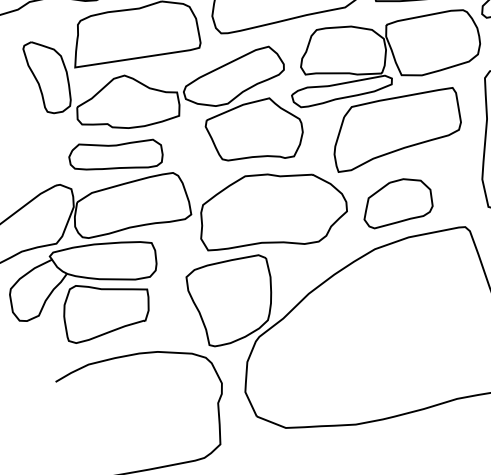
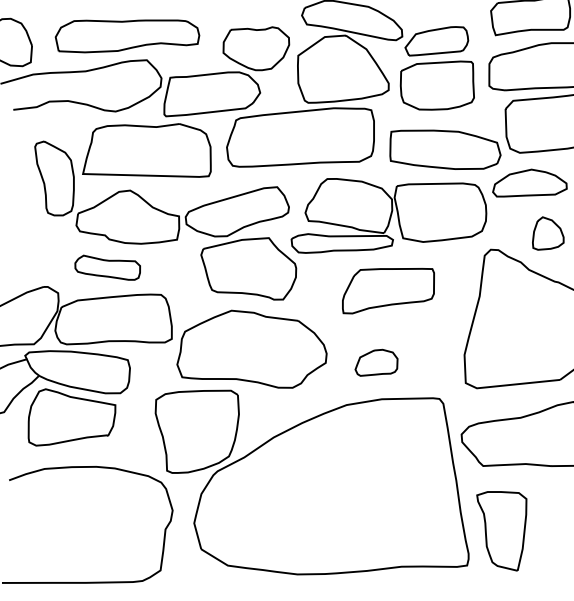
part: (396, 129) -> (388, 290), size x0.7
part: (115, 155) -> (107, 267), size x0.7
part: (396, 202) -> (376, 362), size x0.6

